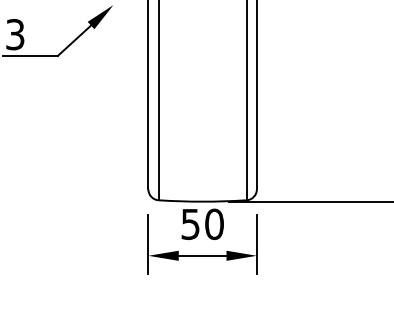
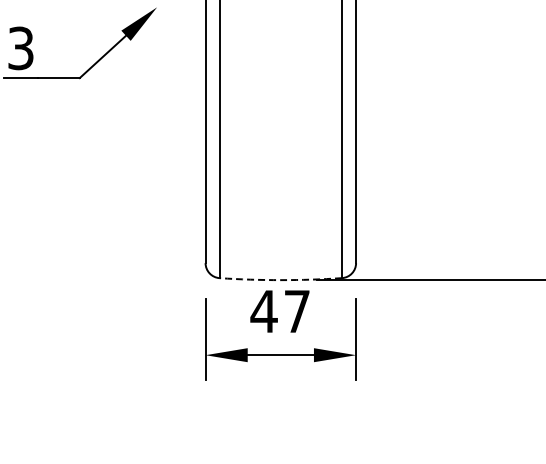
arc: (202, 201) -> (280, 280), solid -> dashed
text: (202, 224) -> (280, 311), 50 -> 47

